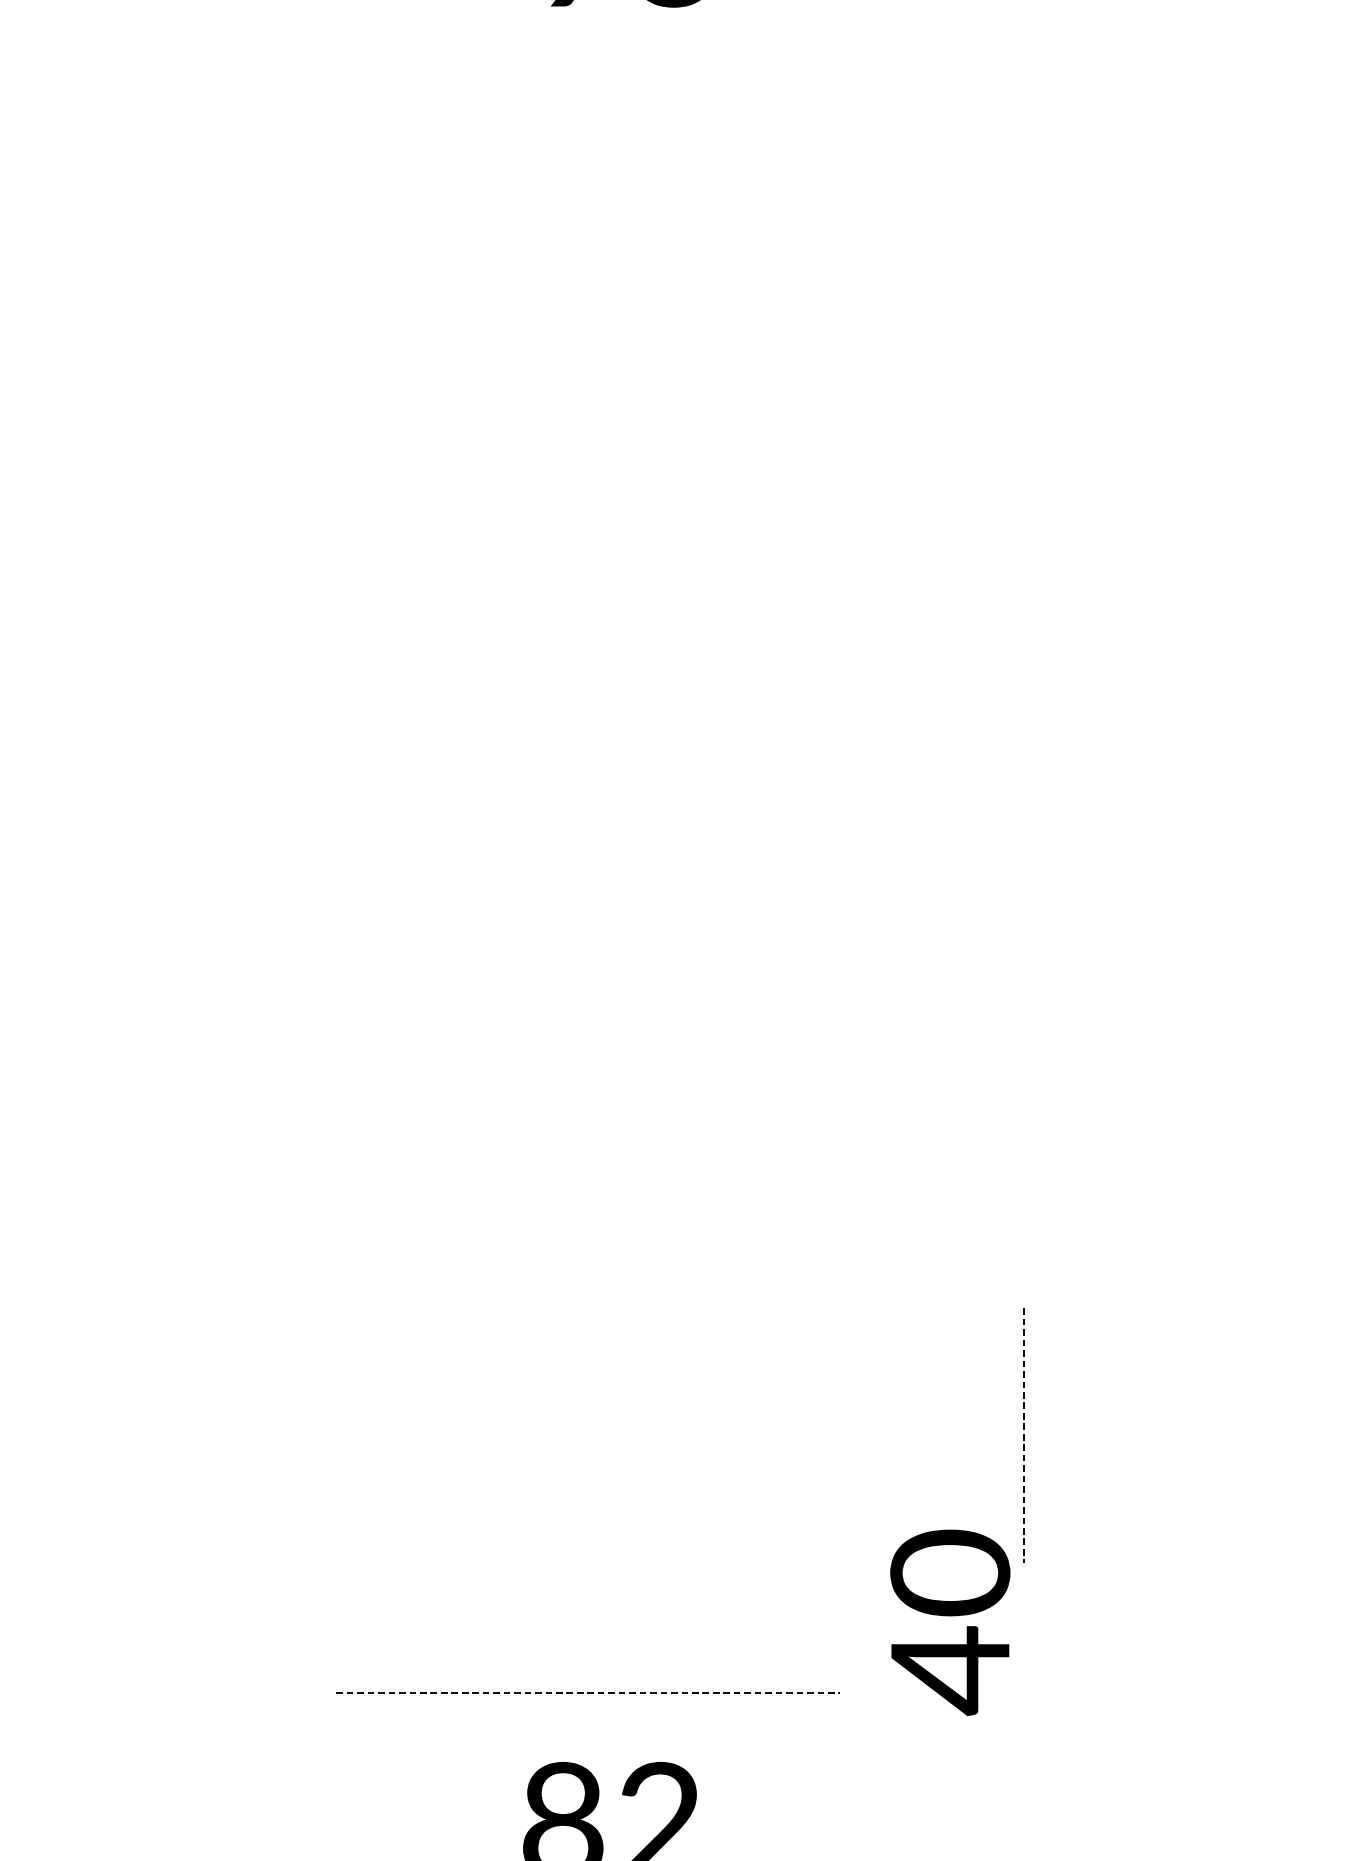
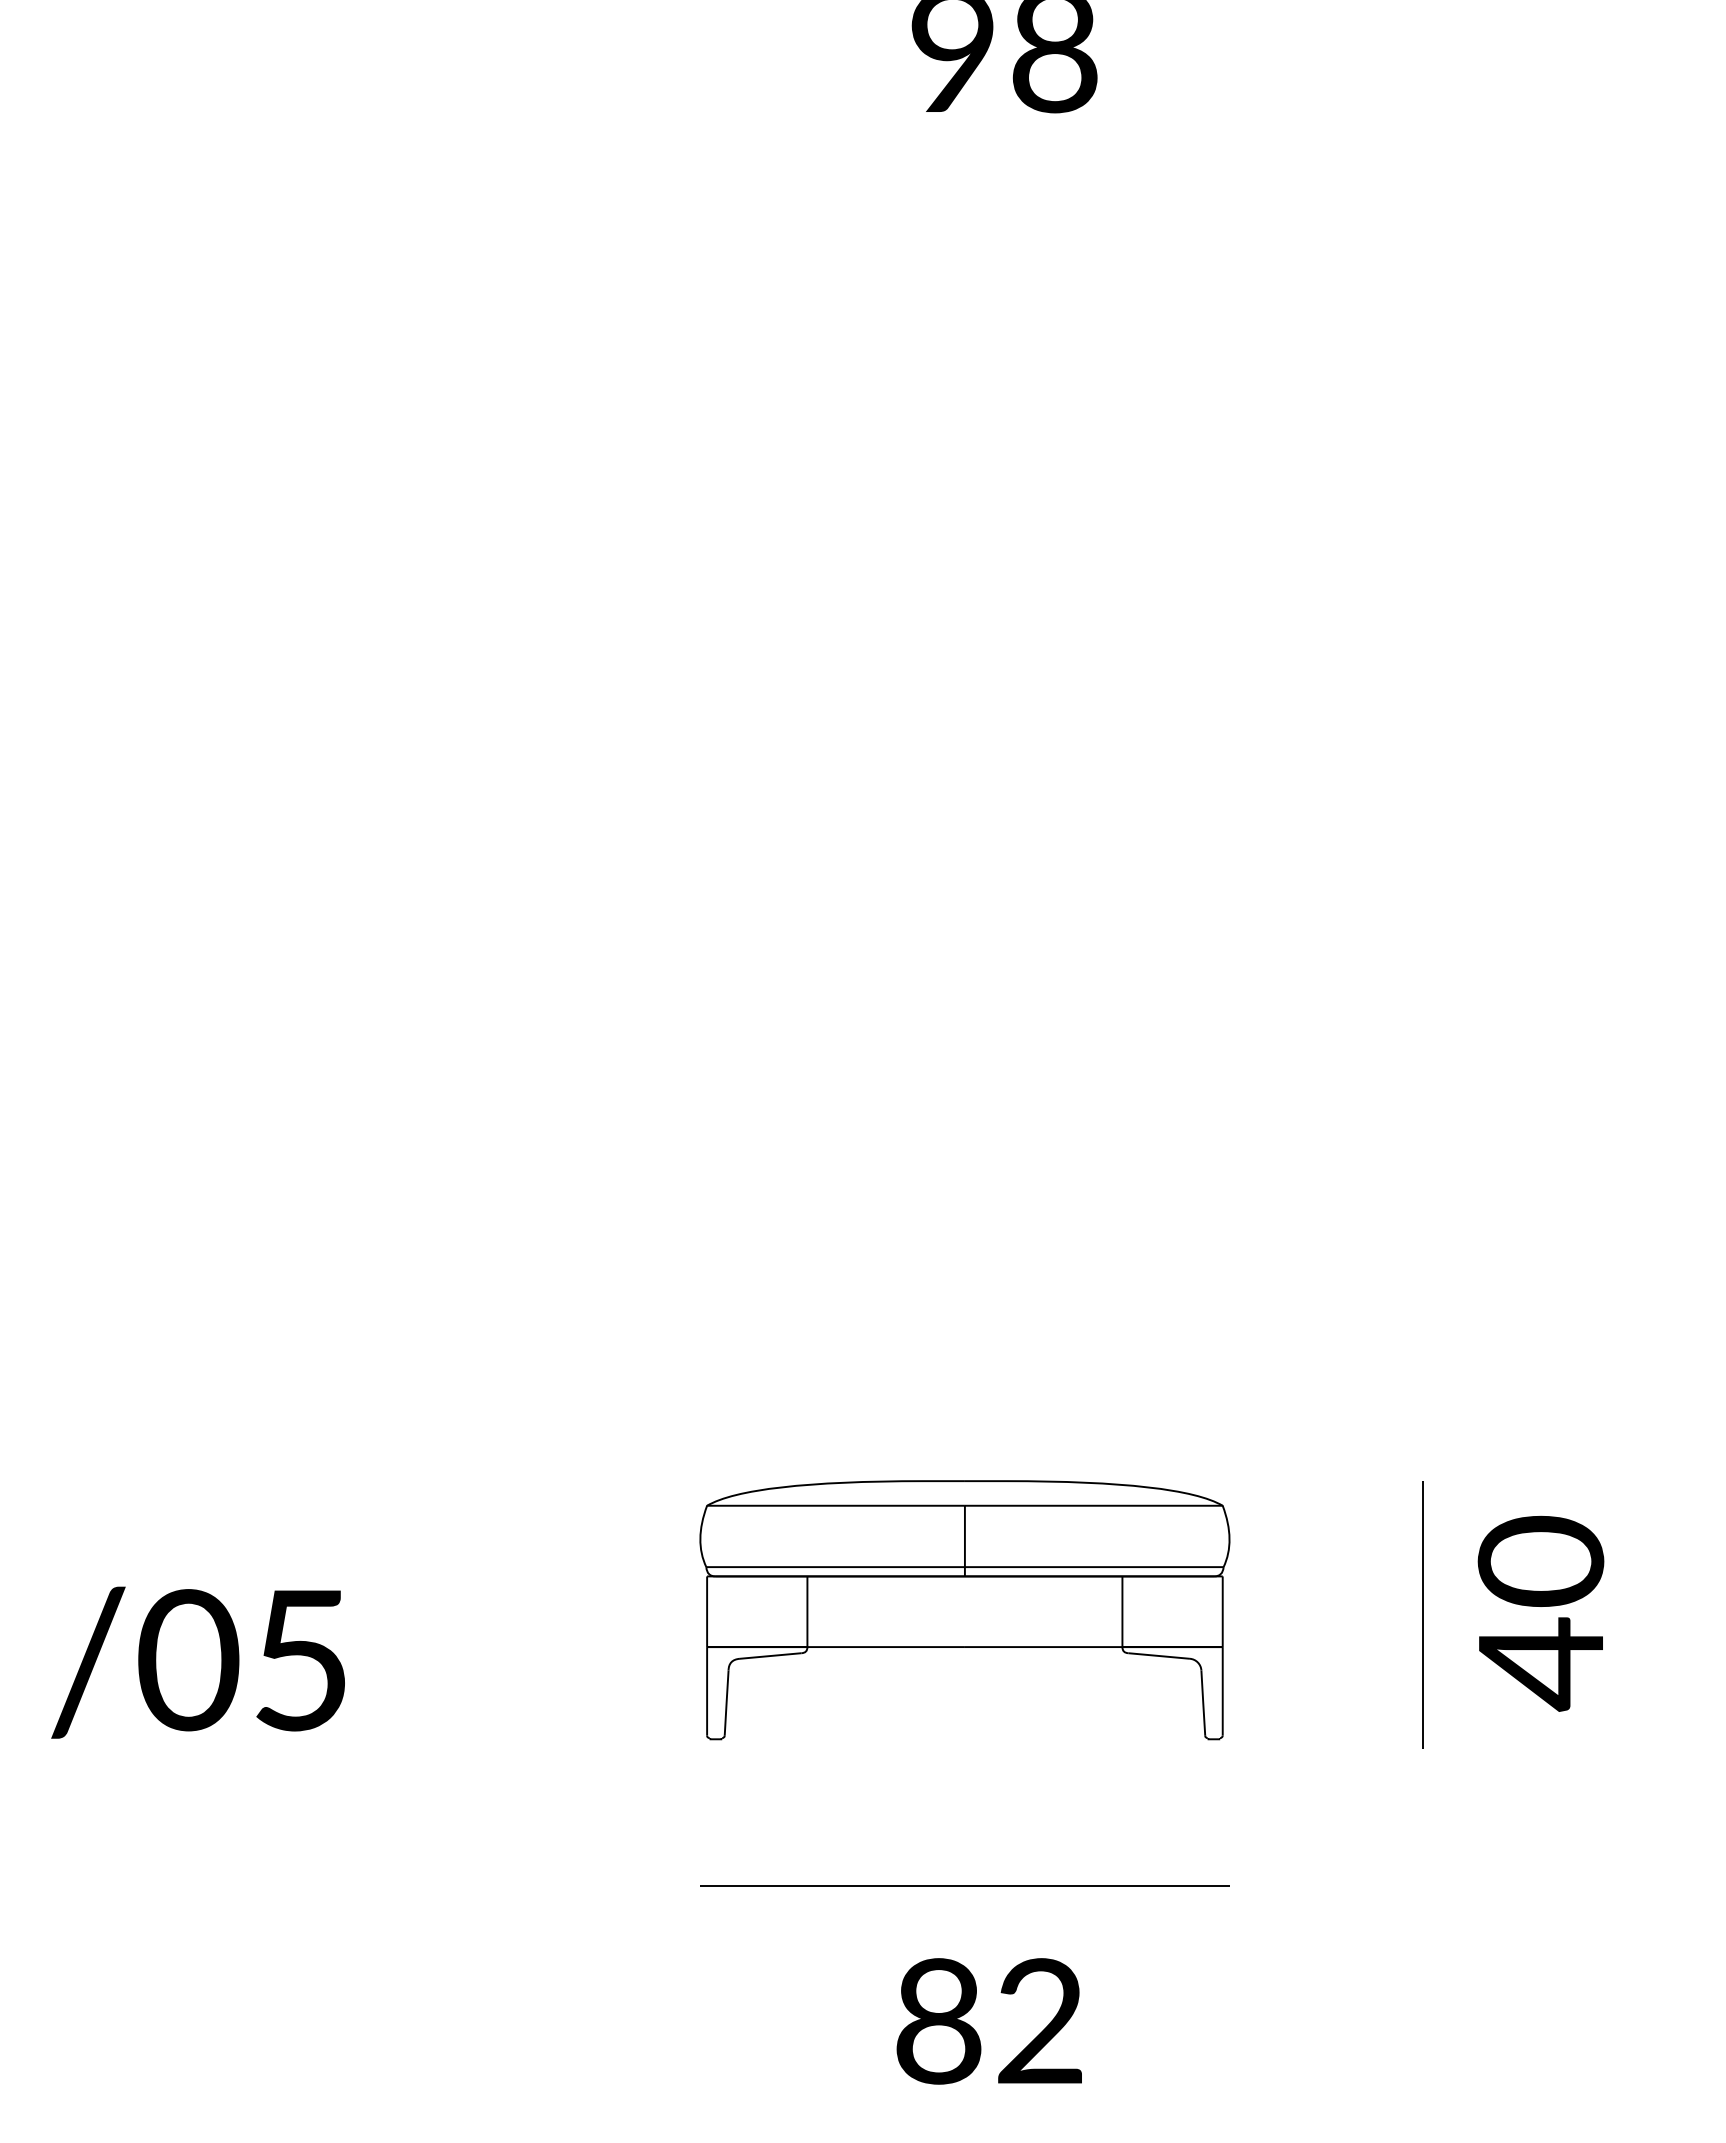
part: (587, 1431) -> (964, 1610), added
line: (1023, 1436) -> (1423, 1615), dashed -> solid
text: (949, 1622) -> (1540, 1613), moved
line: (587, 1692) -> (964, 1885), dashed -> solid

